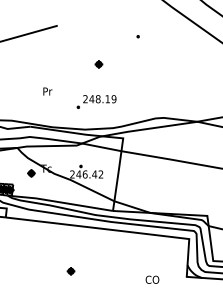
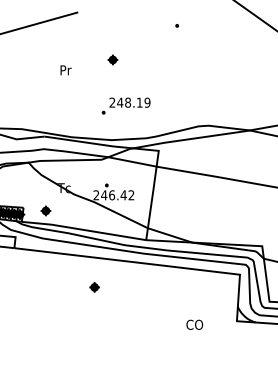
part: (98, 64) -> (112, 59), moved
text: (47, 91) -> (65, 70), moved
part: (31, 173) -> (45, 210), moved
part: (70, 271) -> (94, 287), moved

